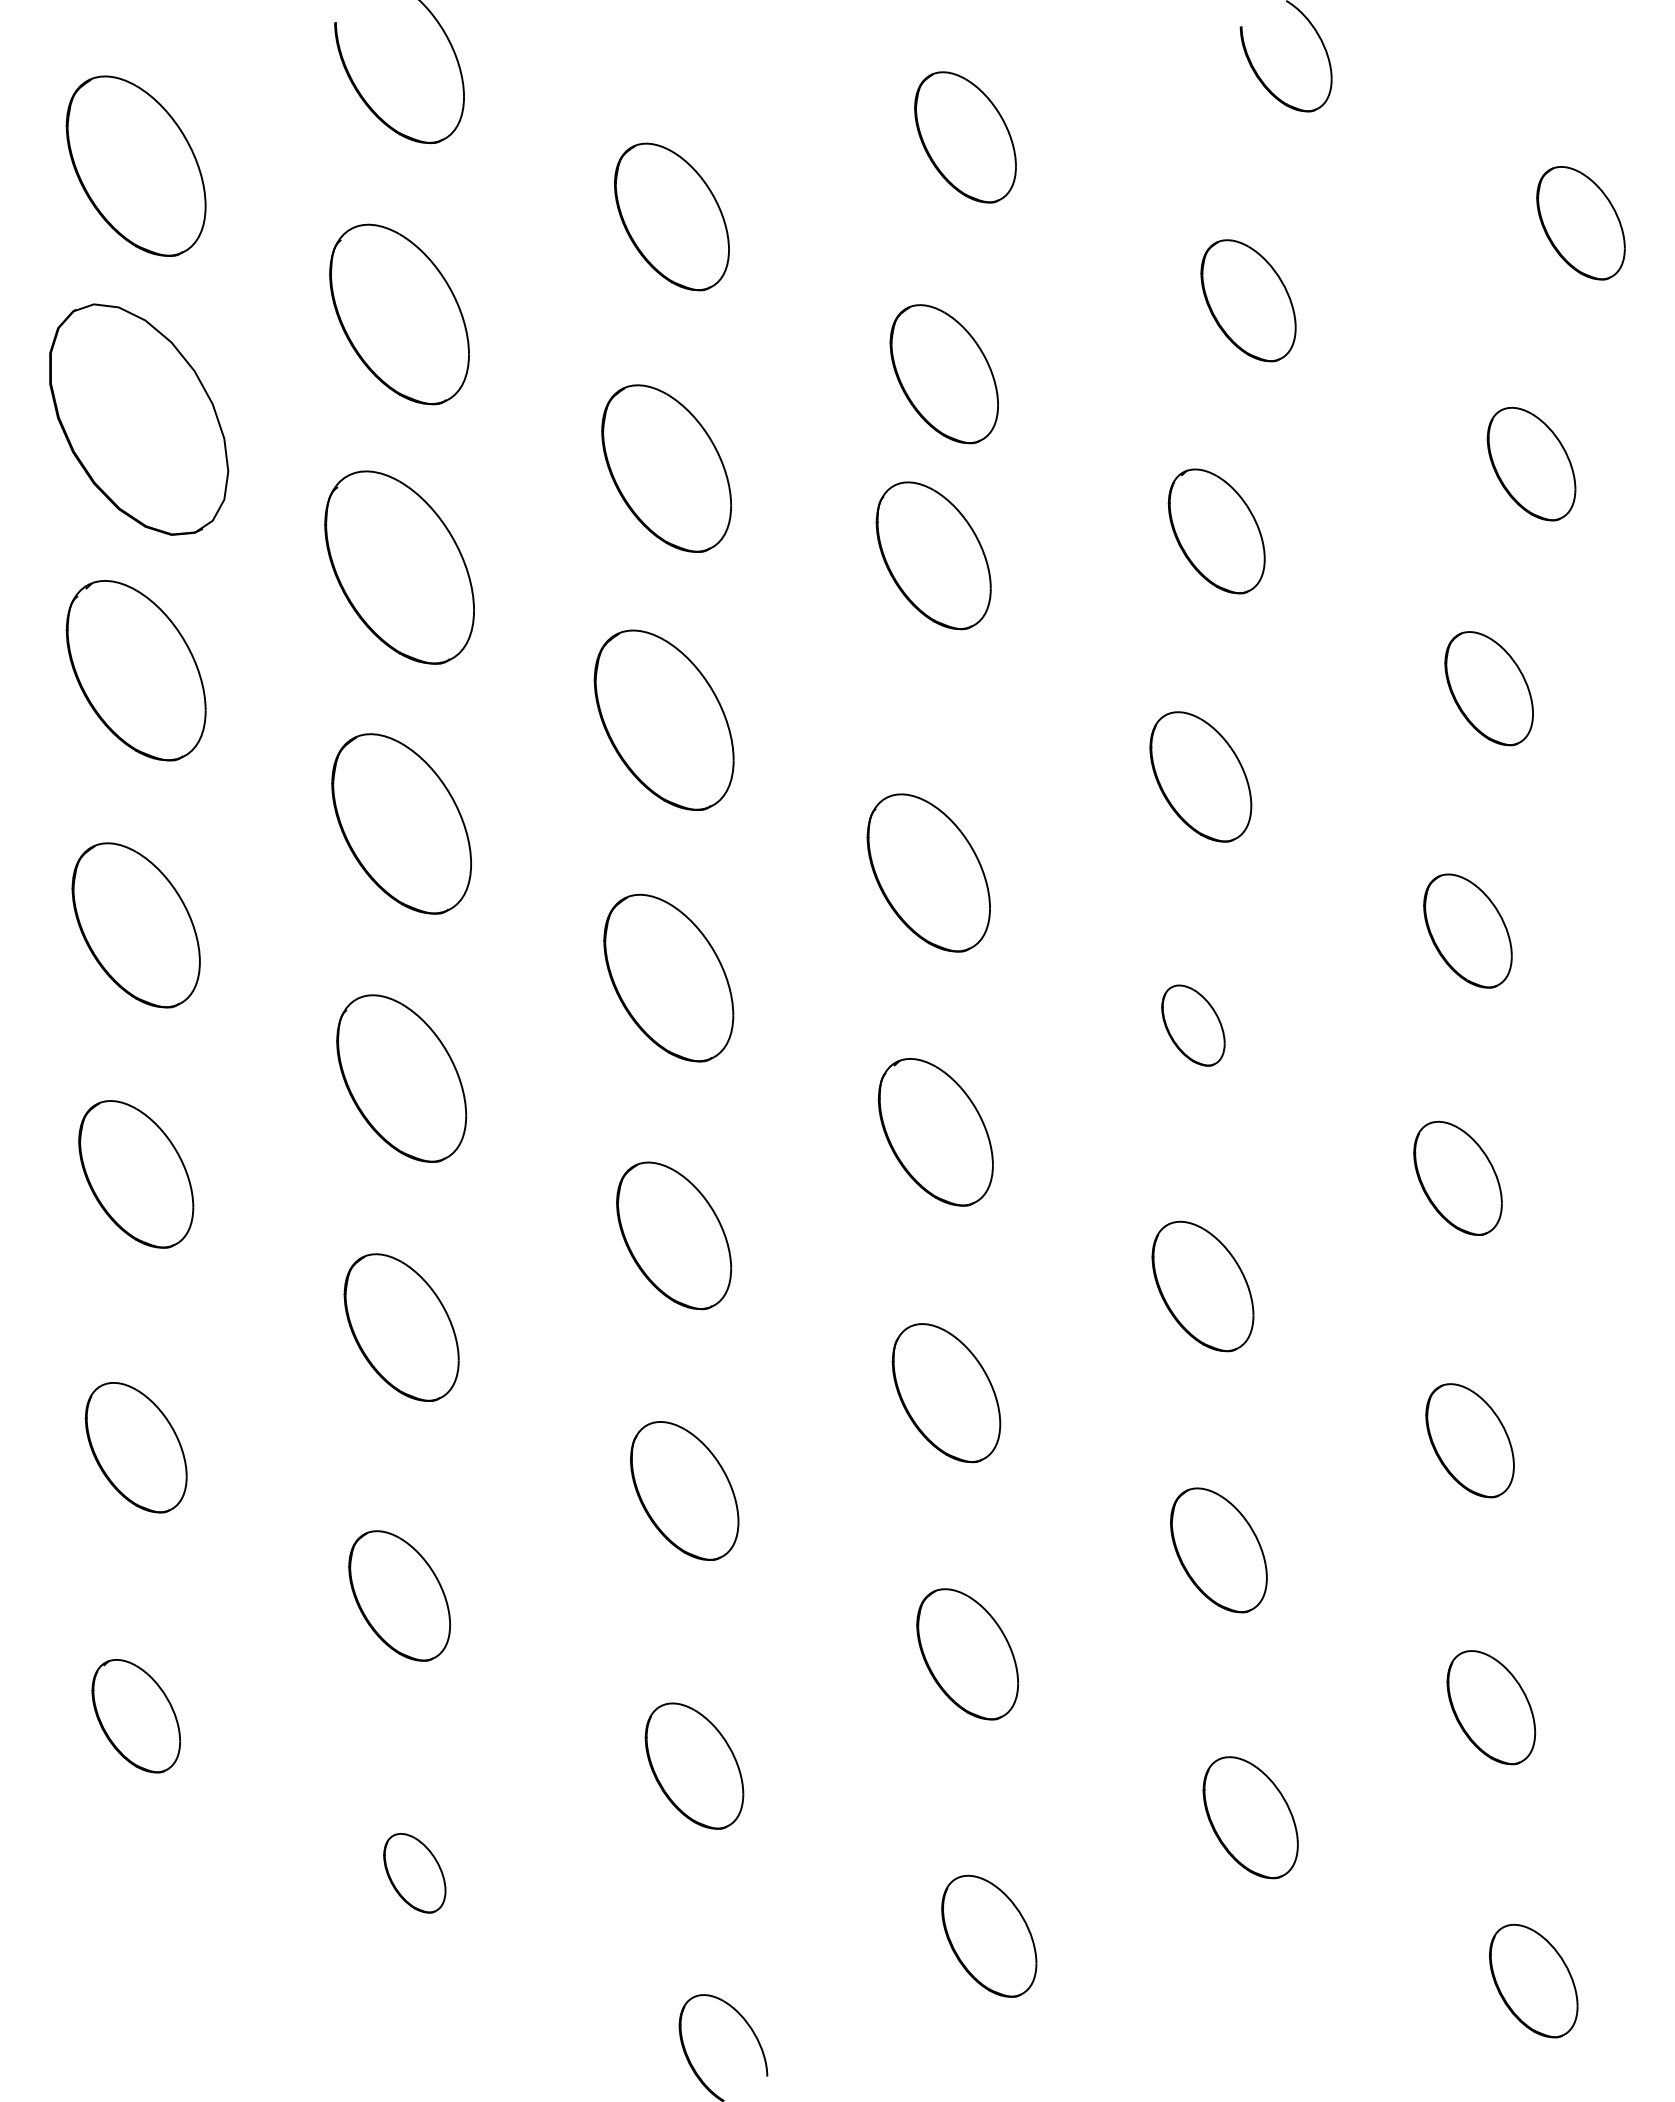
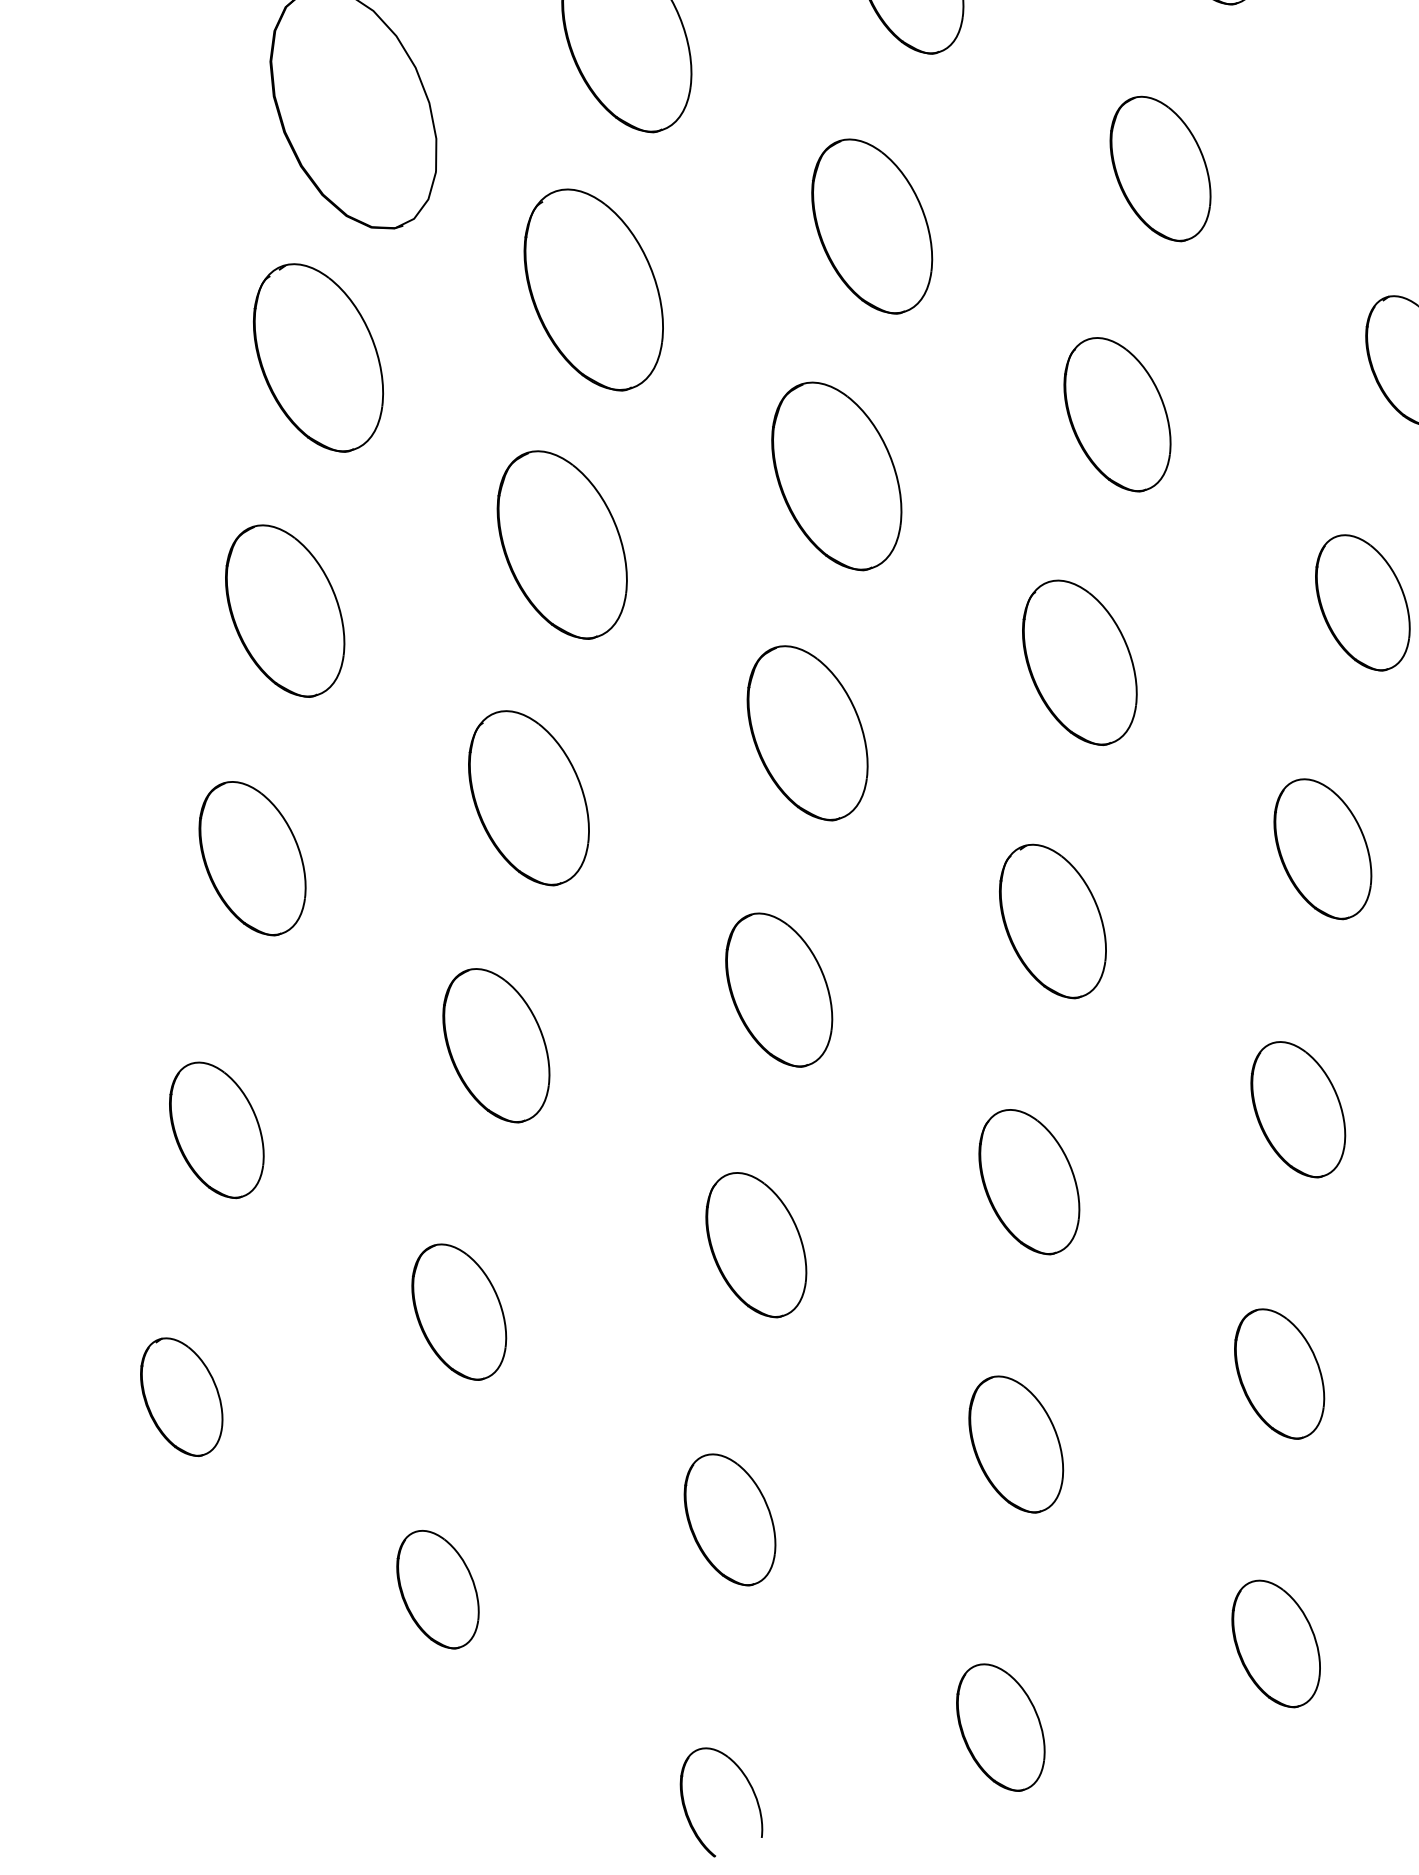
part: (933, 555) -> (1117, 414), moved
part: (1193, 1025) -> (1322, 848), size x1.67
part: (414, 1873) -> (437, 1589), size x1.43

